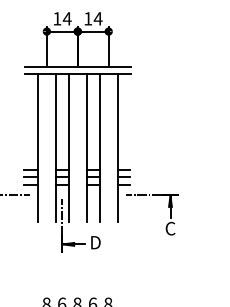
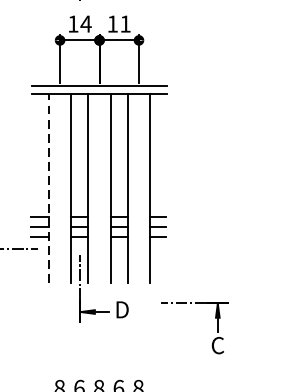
text: (97, 18) -> (124, 23), 14 -> 11
line: (38, 147) -> (49, 188), solid -> dashed
part: (166, 224) -> (212, 340), moved

